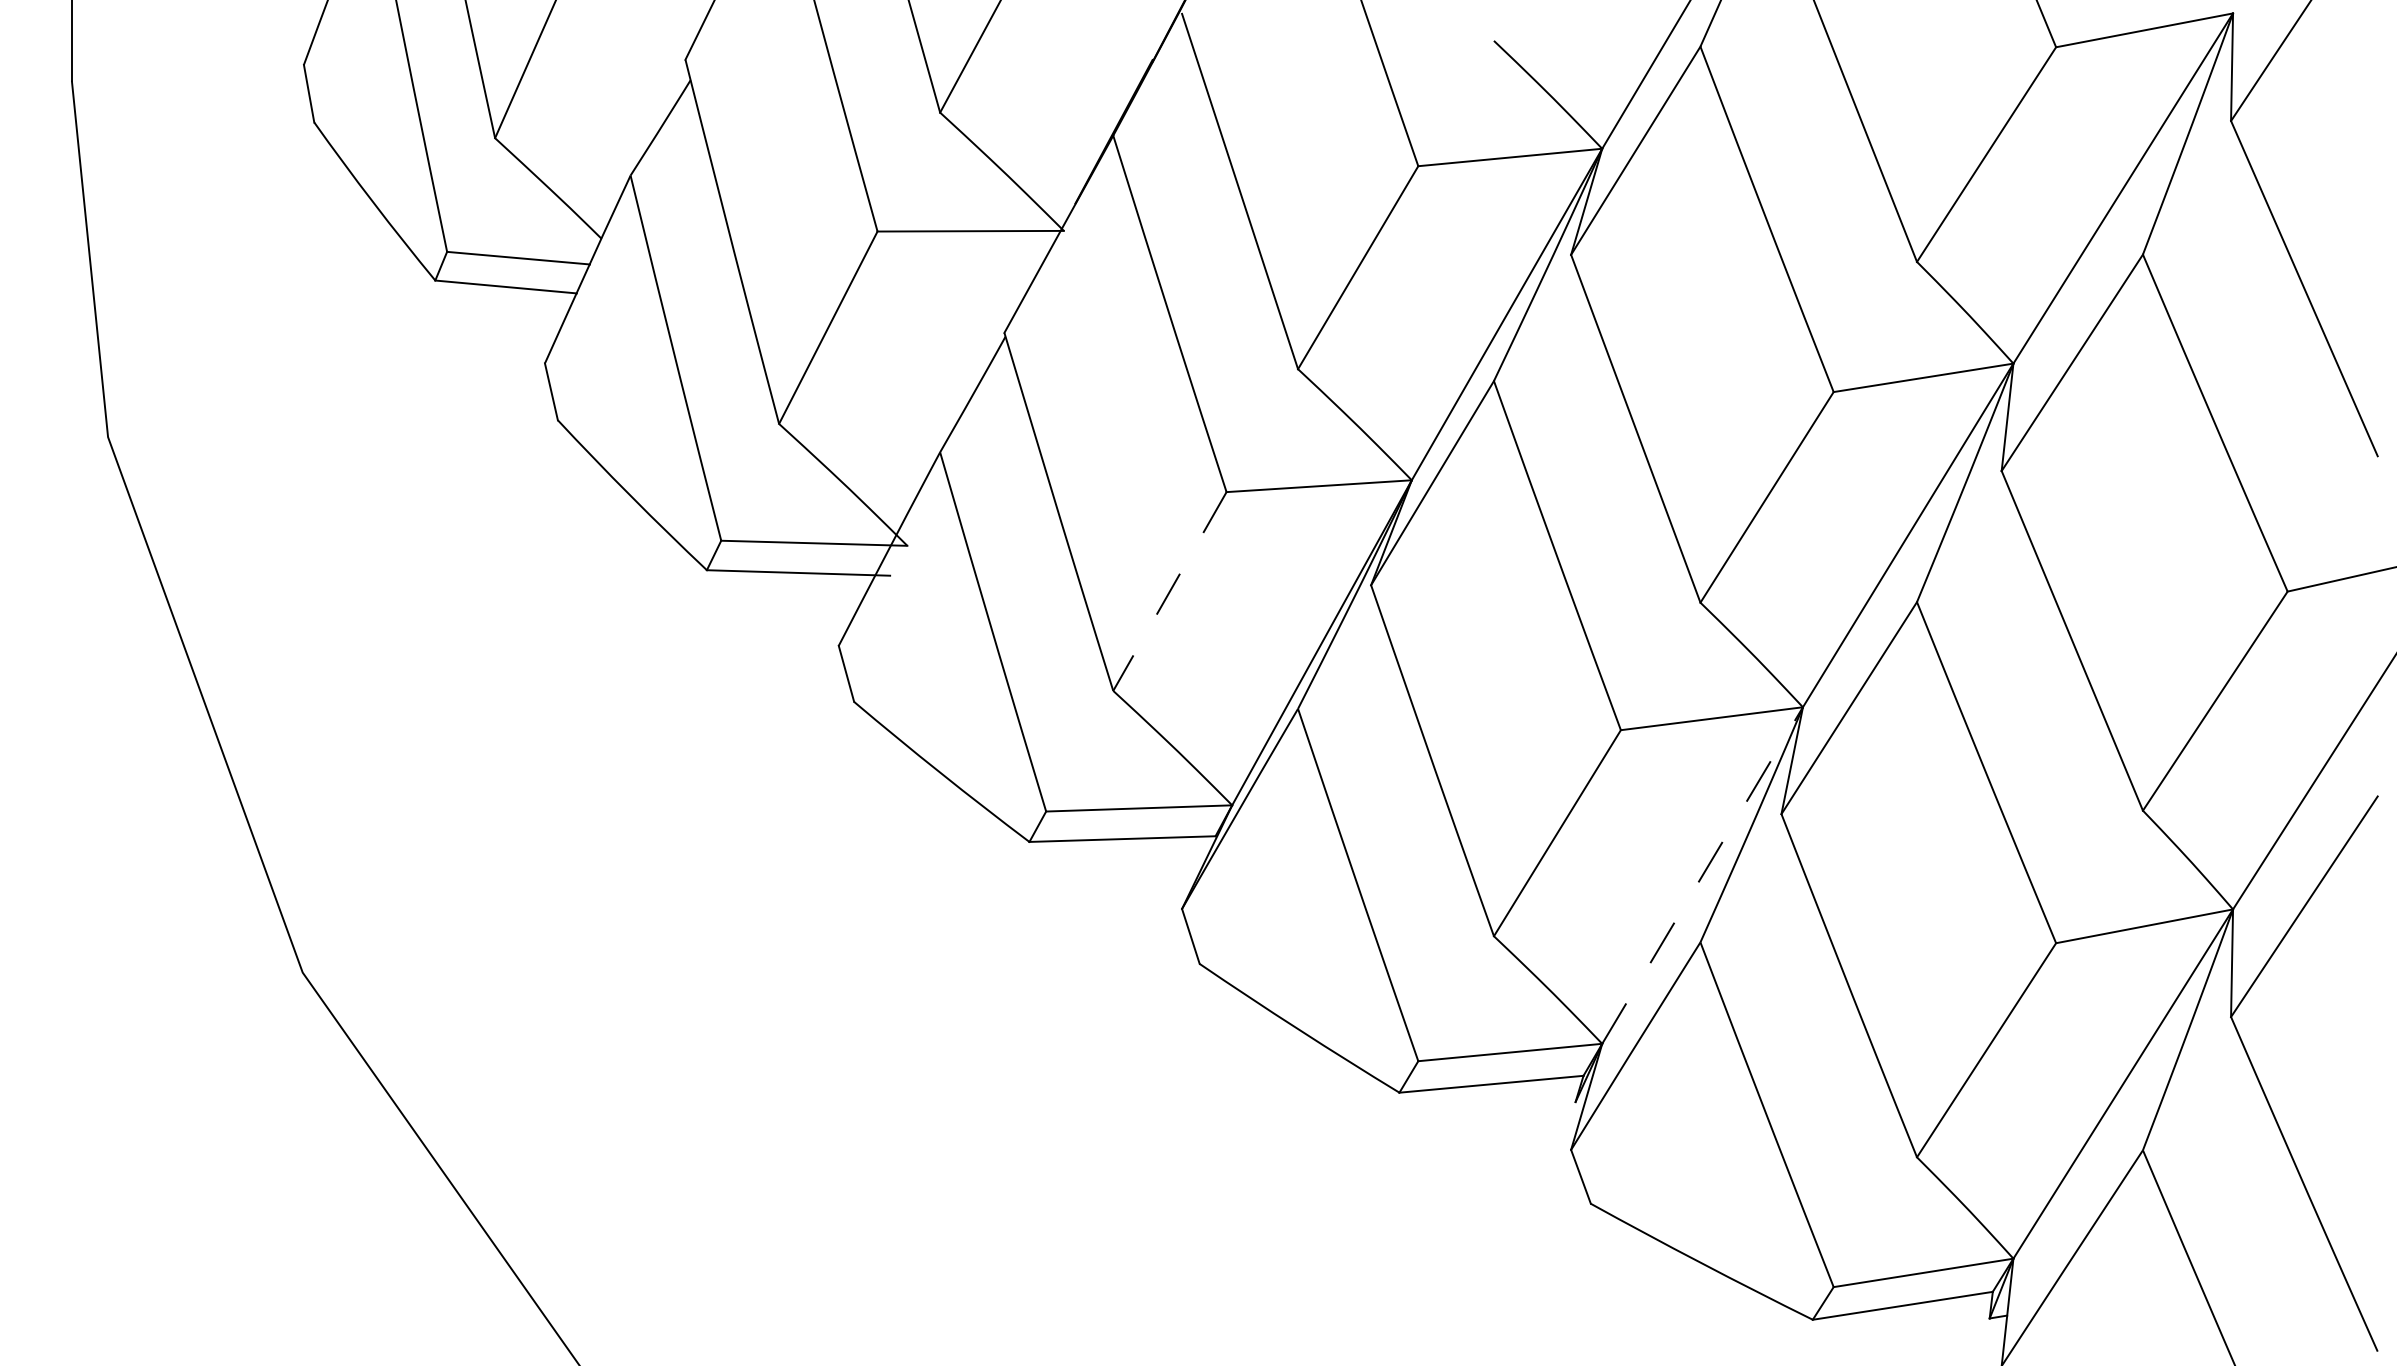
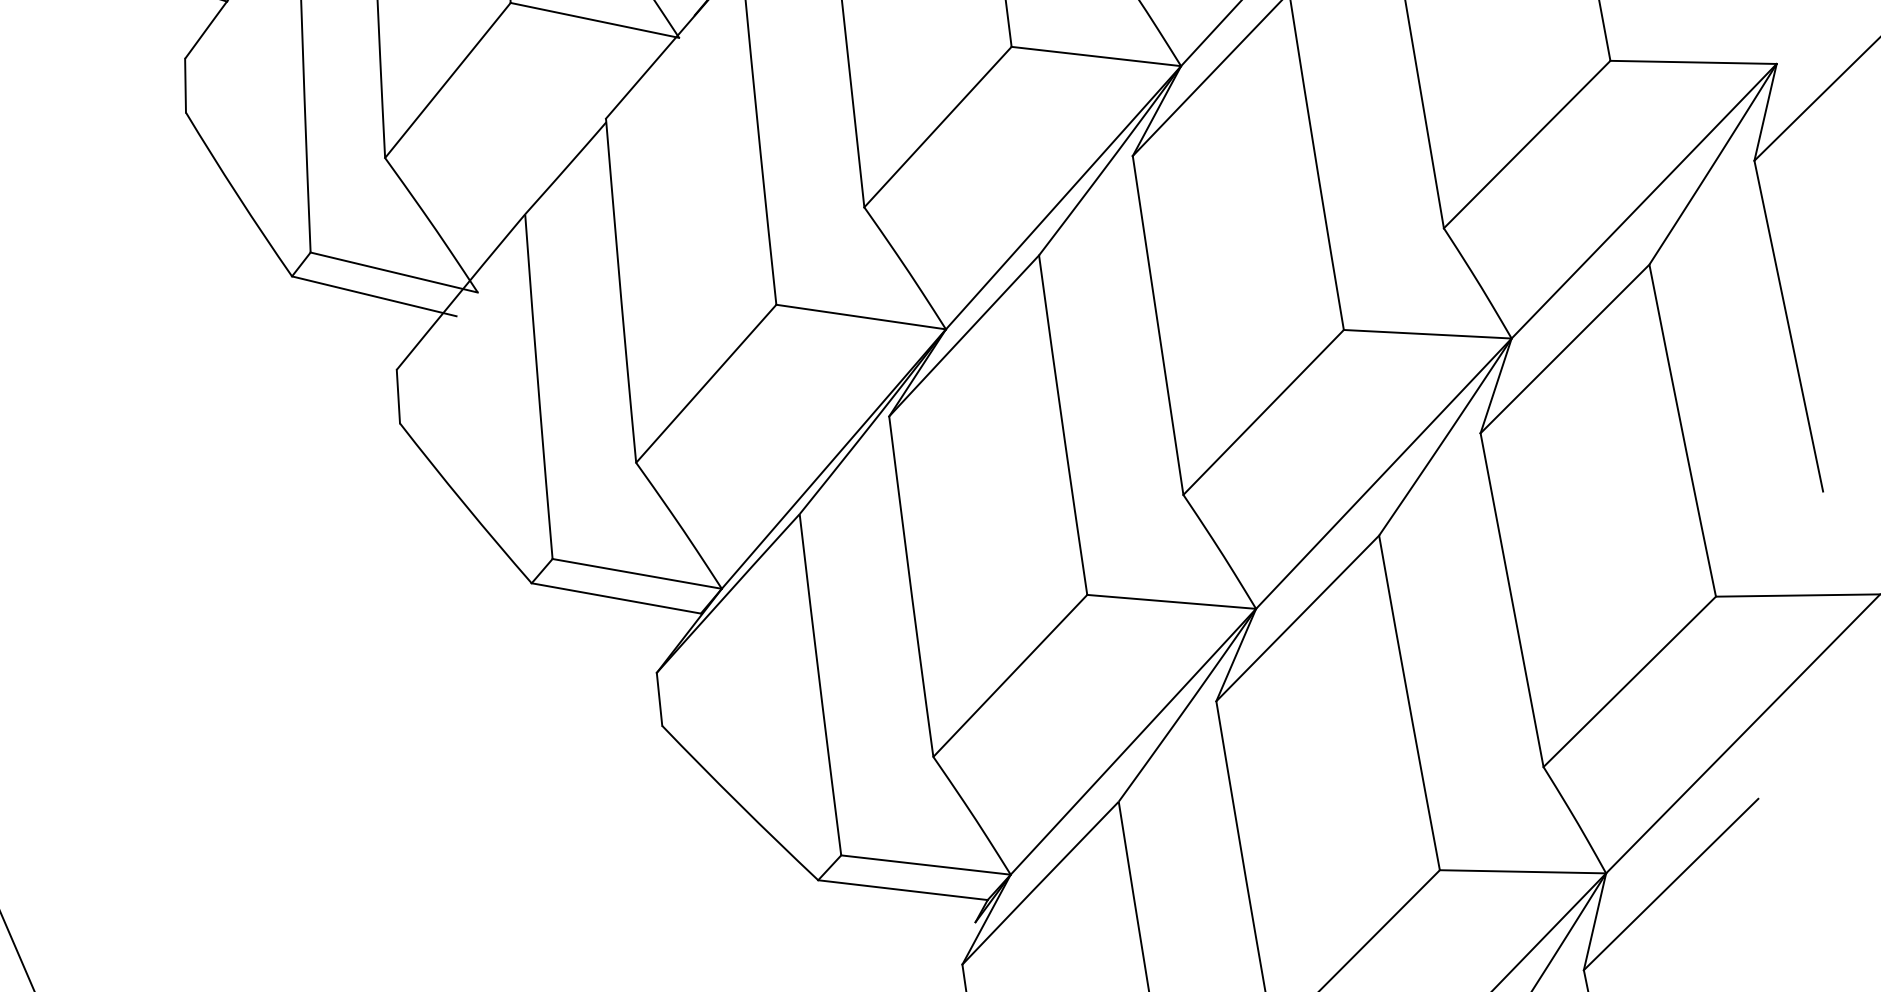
line: (1169, 591) -> (705, 383), dashed -> solid
line: (1702, 875) -> (1133, 741), dashed -> solid

